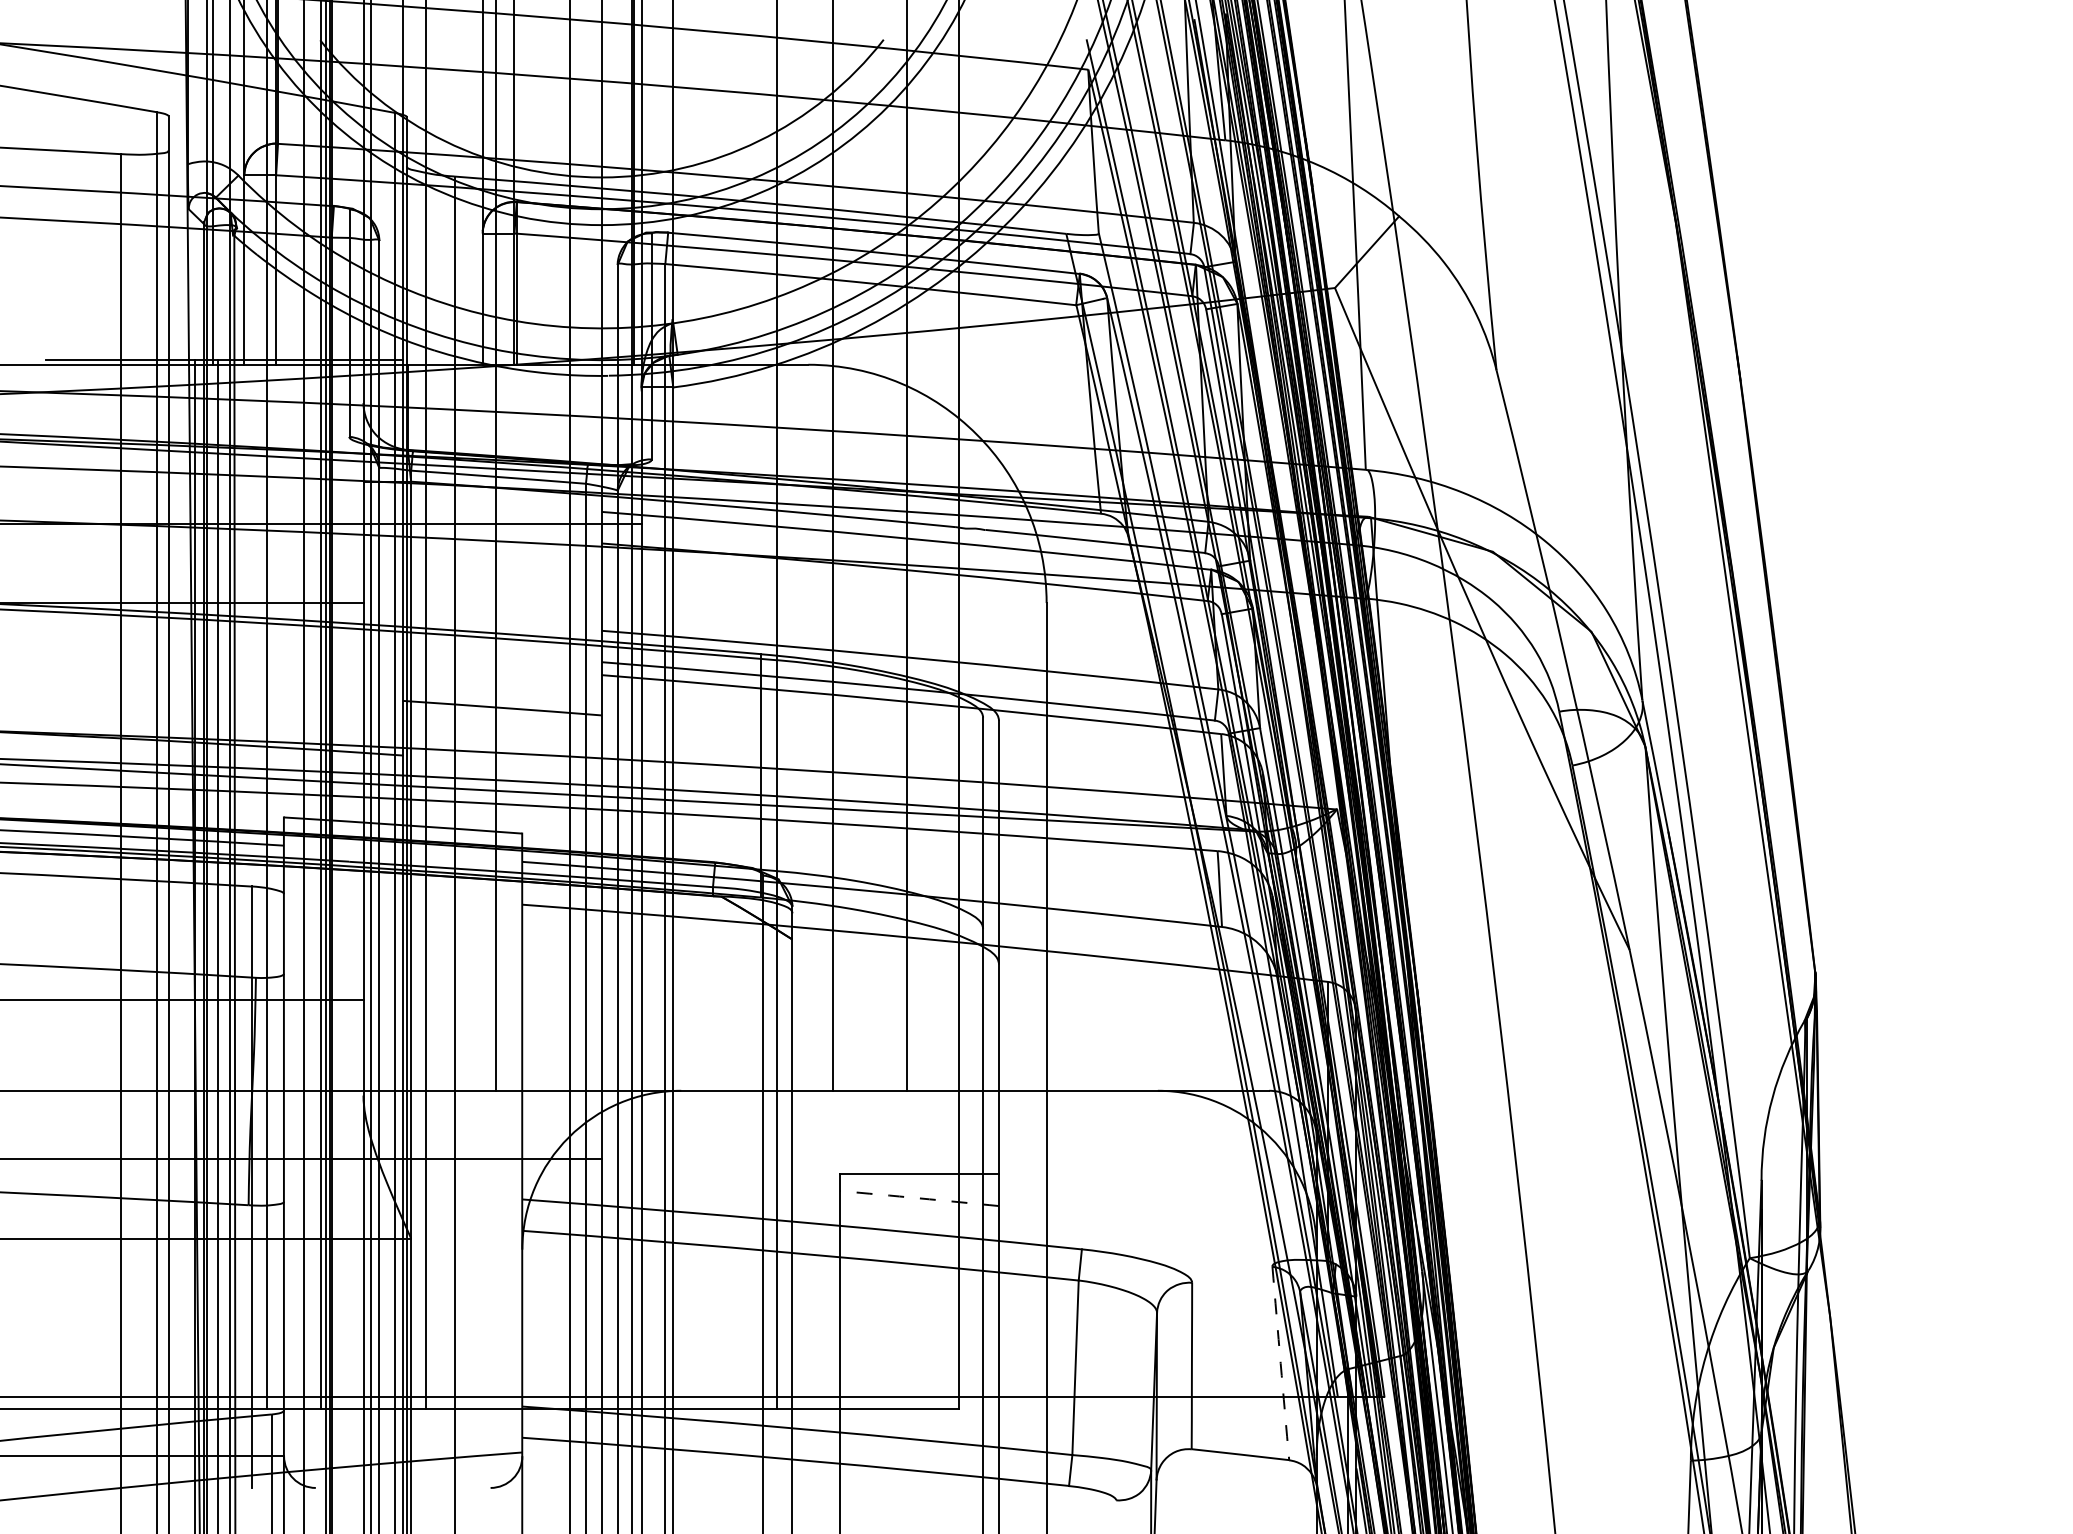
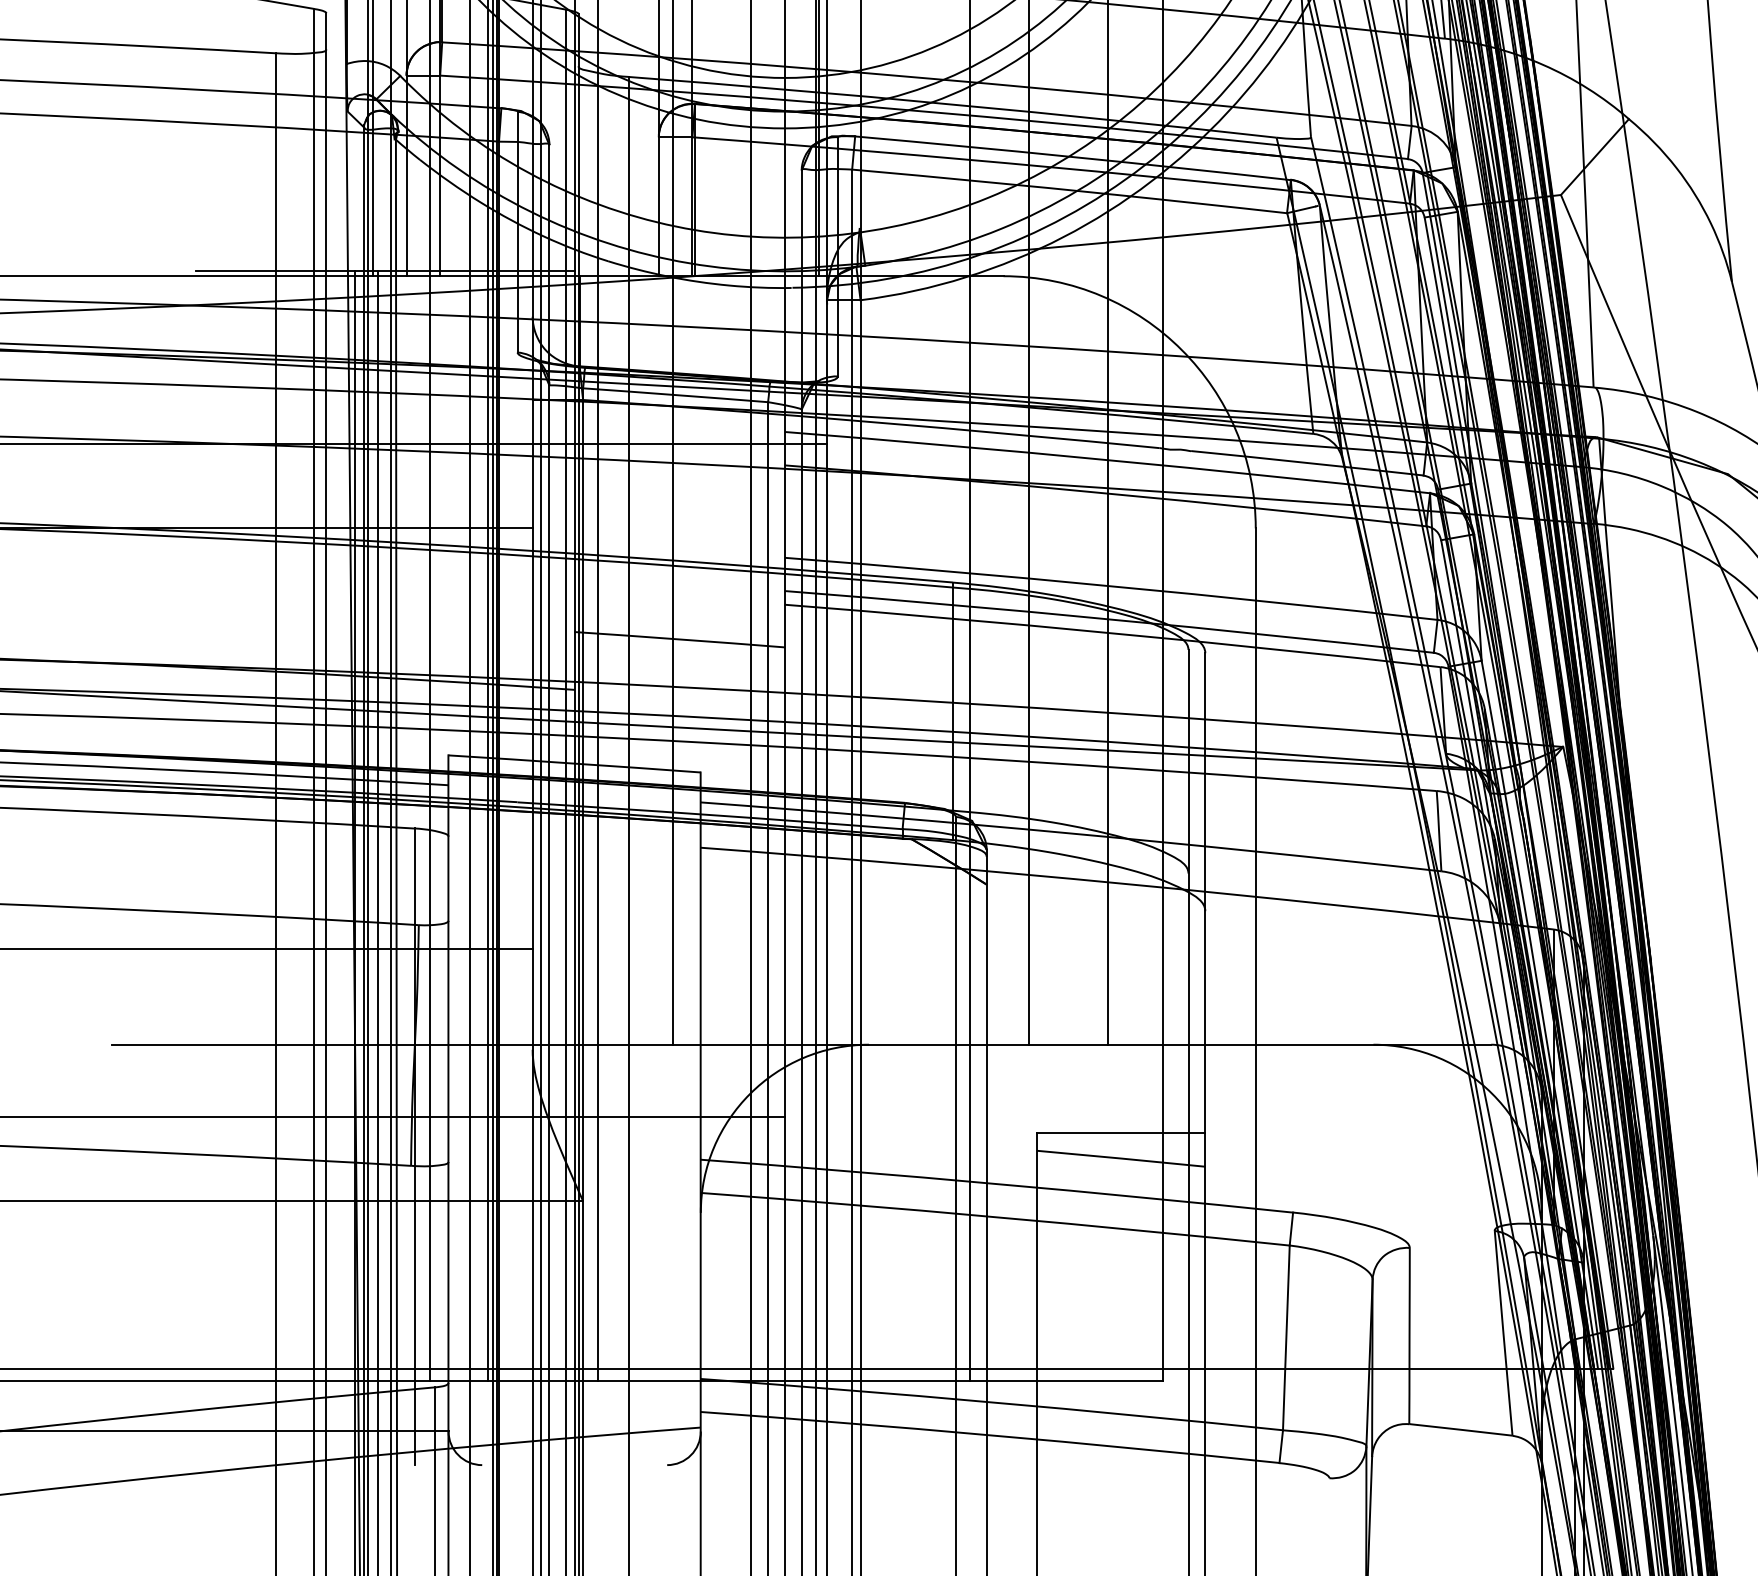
arc: (919, 1198) -> (1121, 1158), dashed -> solid
arc: (1280, 1363) -> (1503, 1333), dashed -> solid

